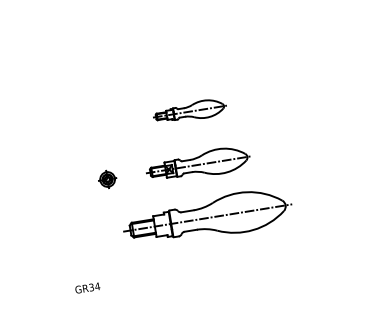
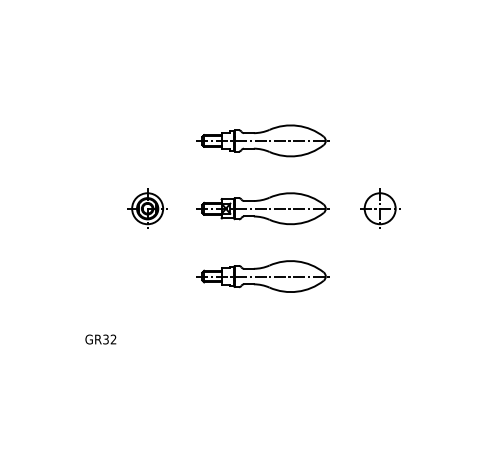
part: (189, 111) -> (262, 140), size x1.43
part: (290, 149) -> (380, 208), added
part: (107, 179) -> (147, 208), size x1.67
part: (206, 218) -> (262, 276), size x0.62
text: (97, 286) -> (113, 339), GR34 -> GR32

